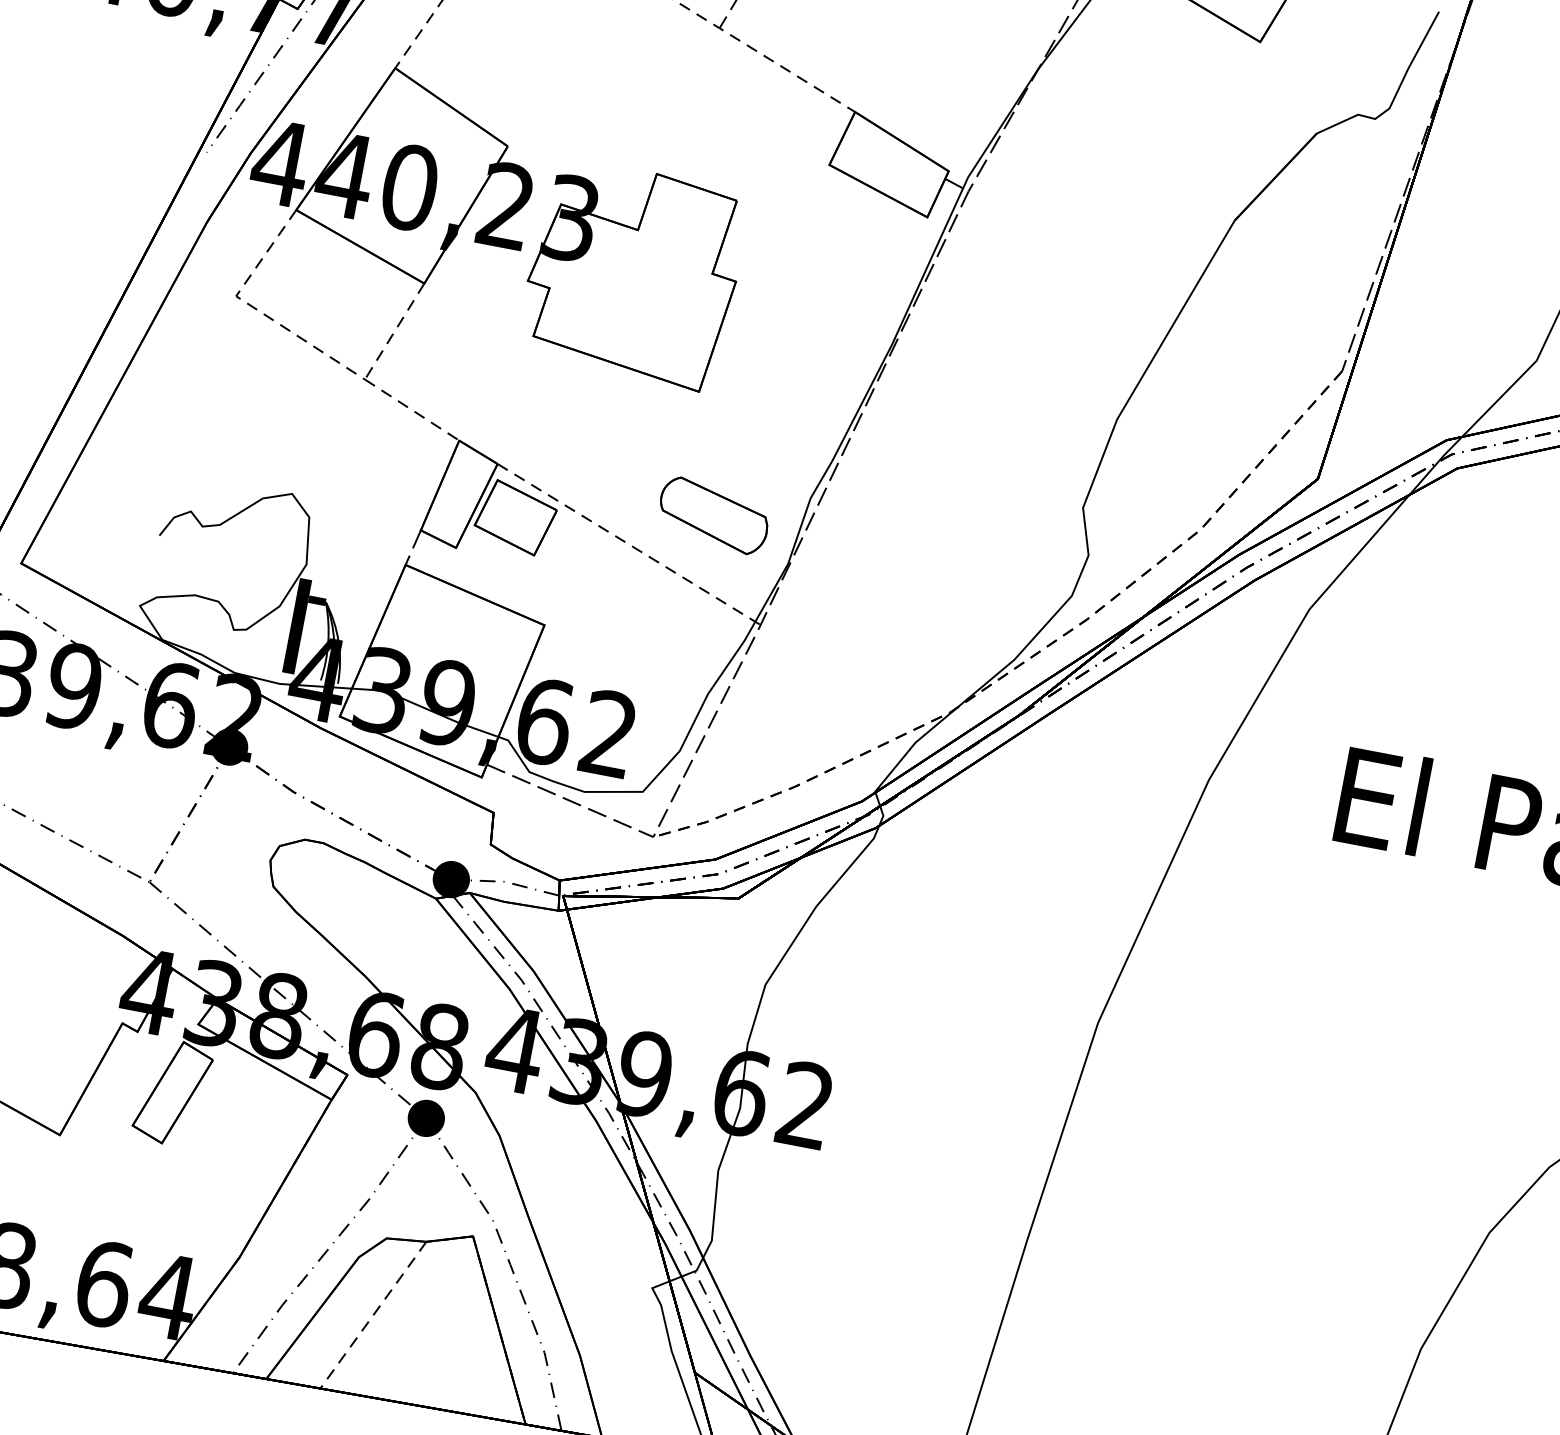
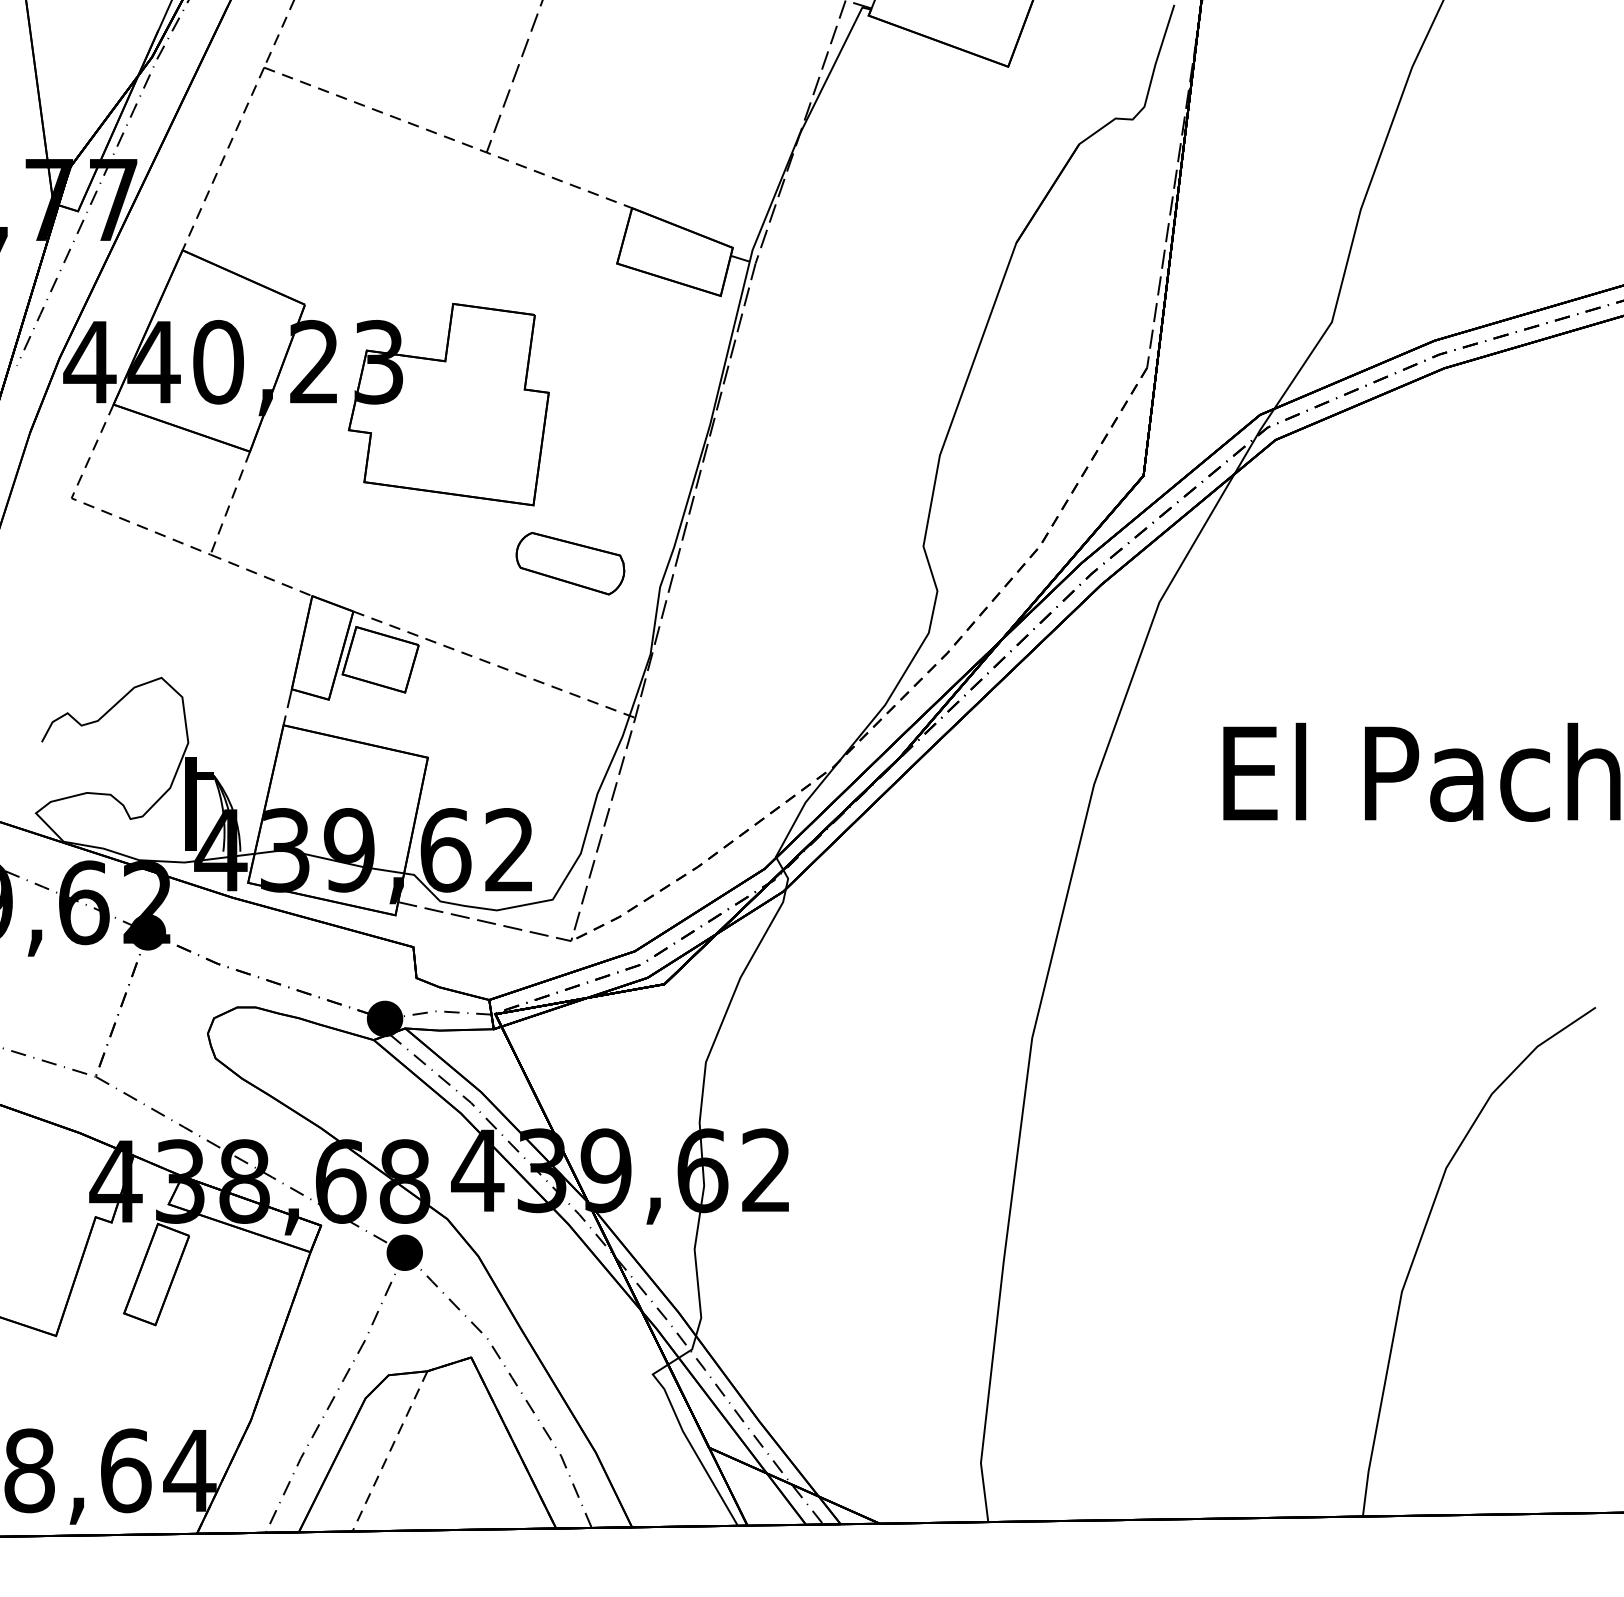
part: (713, 515) -> (570, 563), moved

